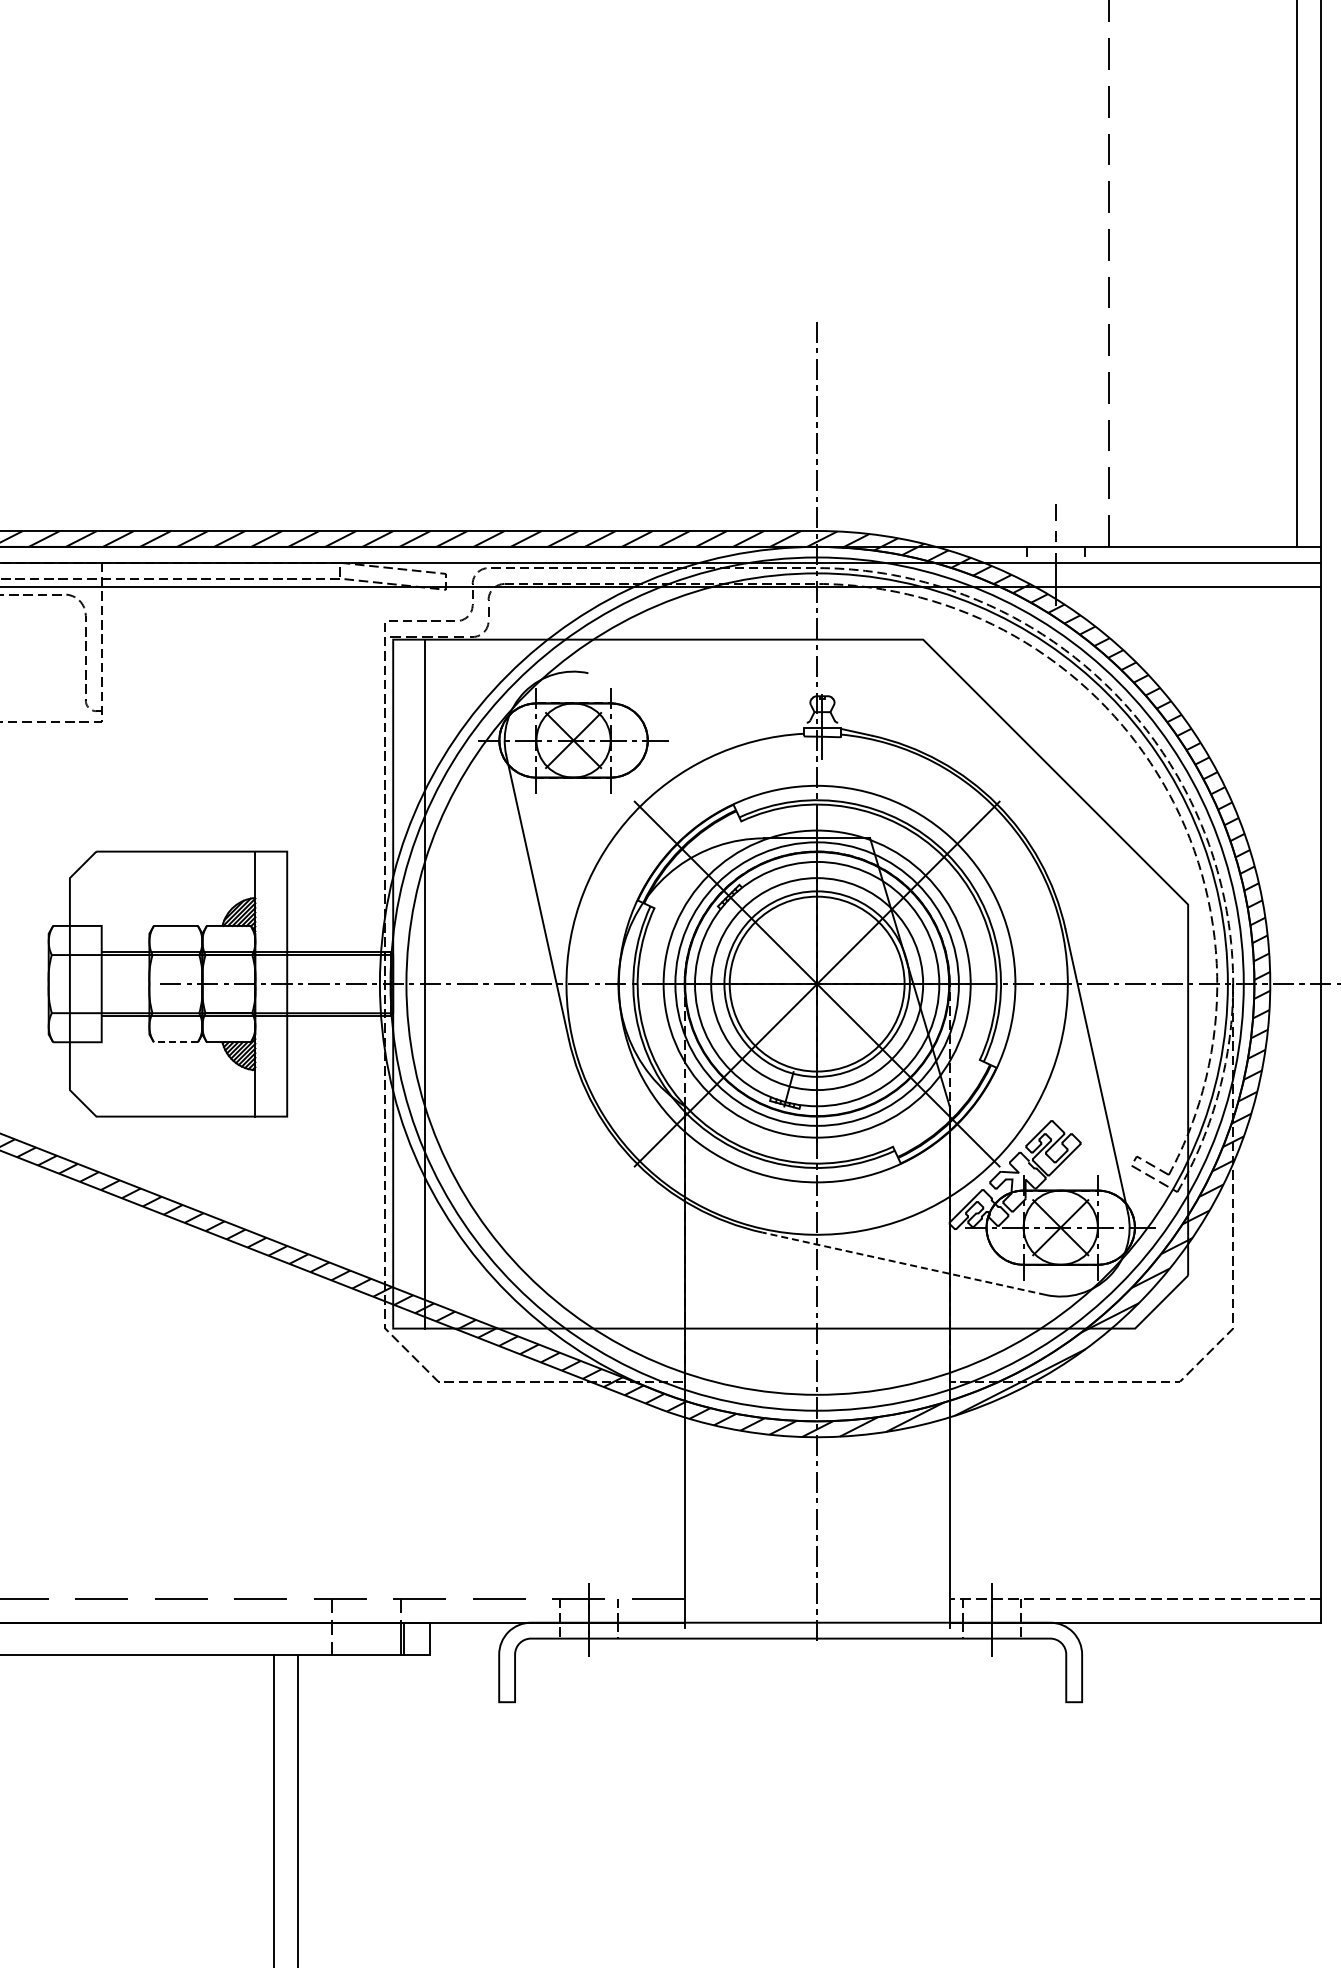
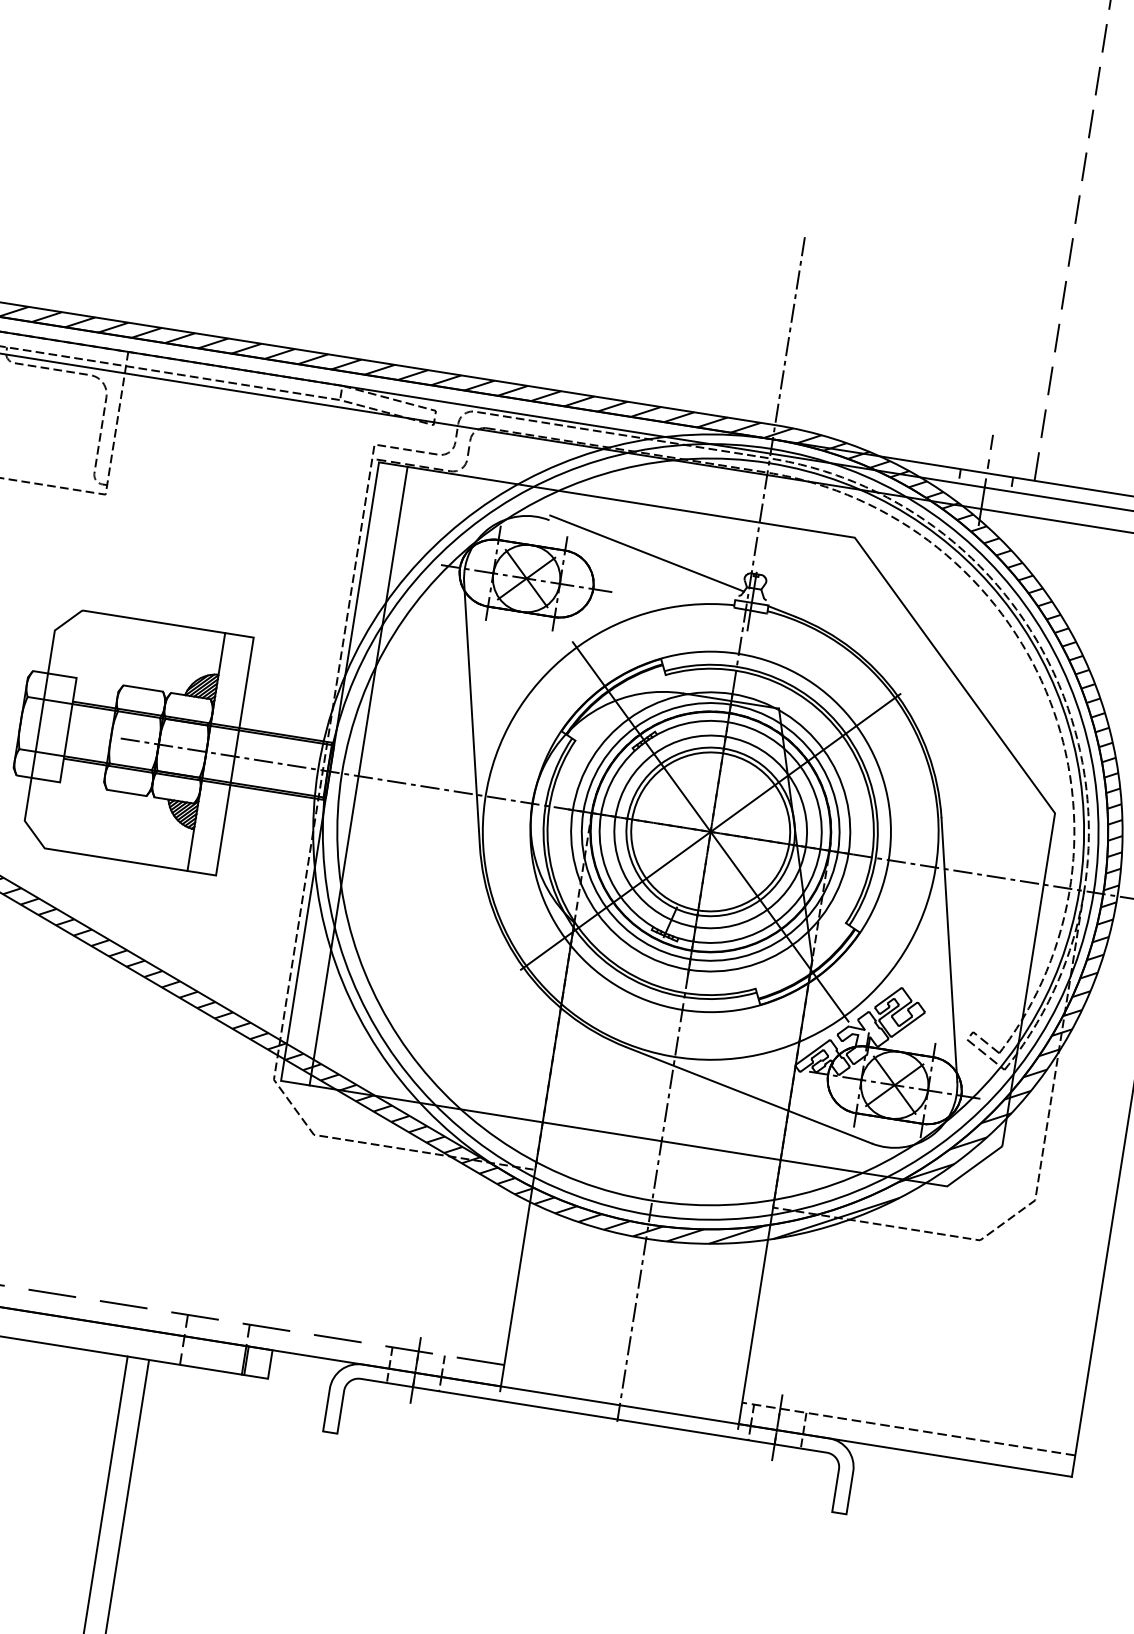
line: (699, 692) -> (646, 553), added
line: (175, 1042) -> (126, 793), dashed -> solid
line: (903, 1263) -> (748, 1095), dashed -> solid

